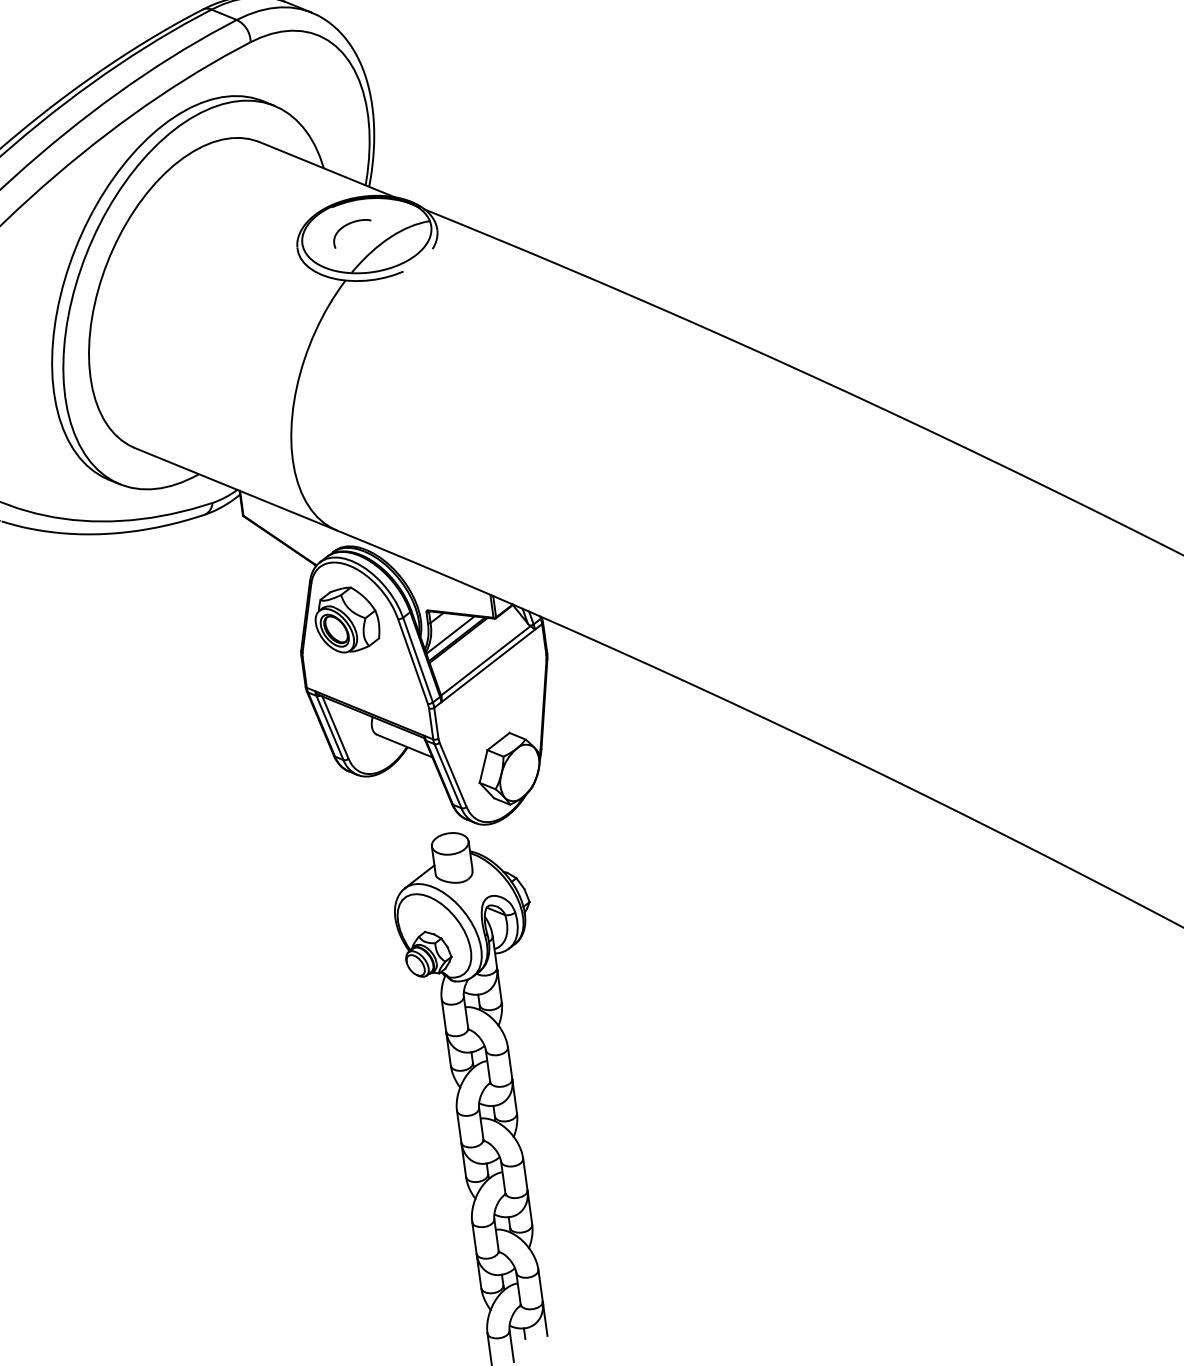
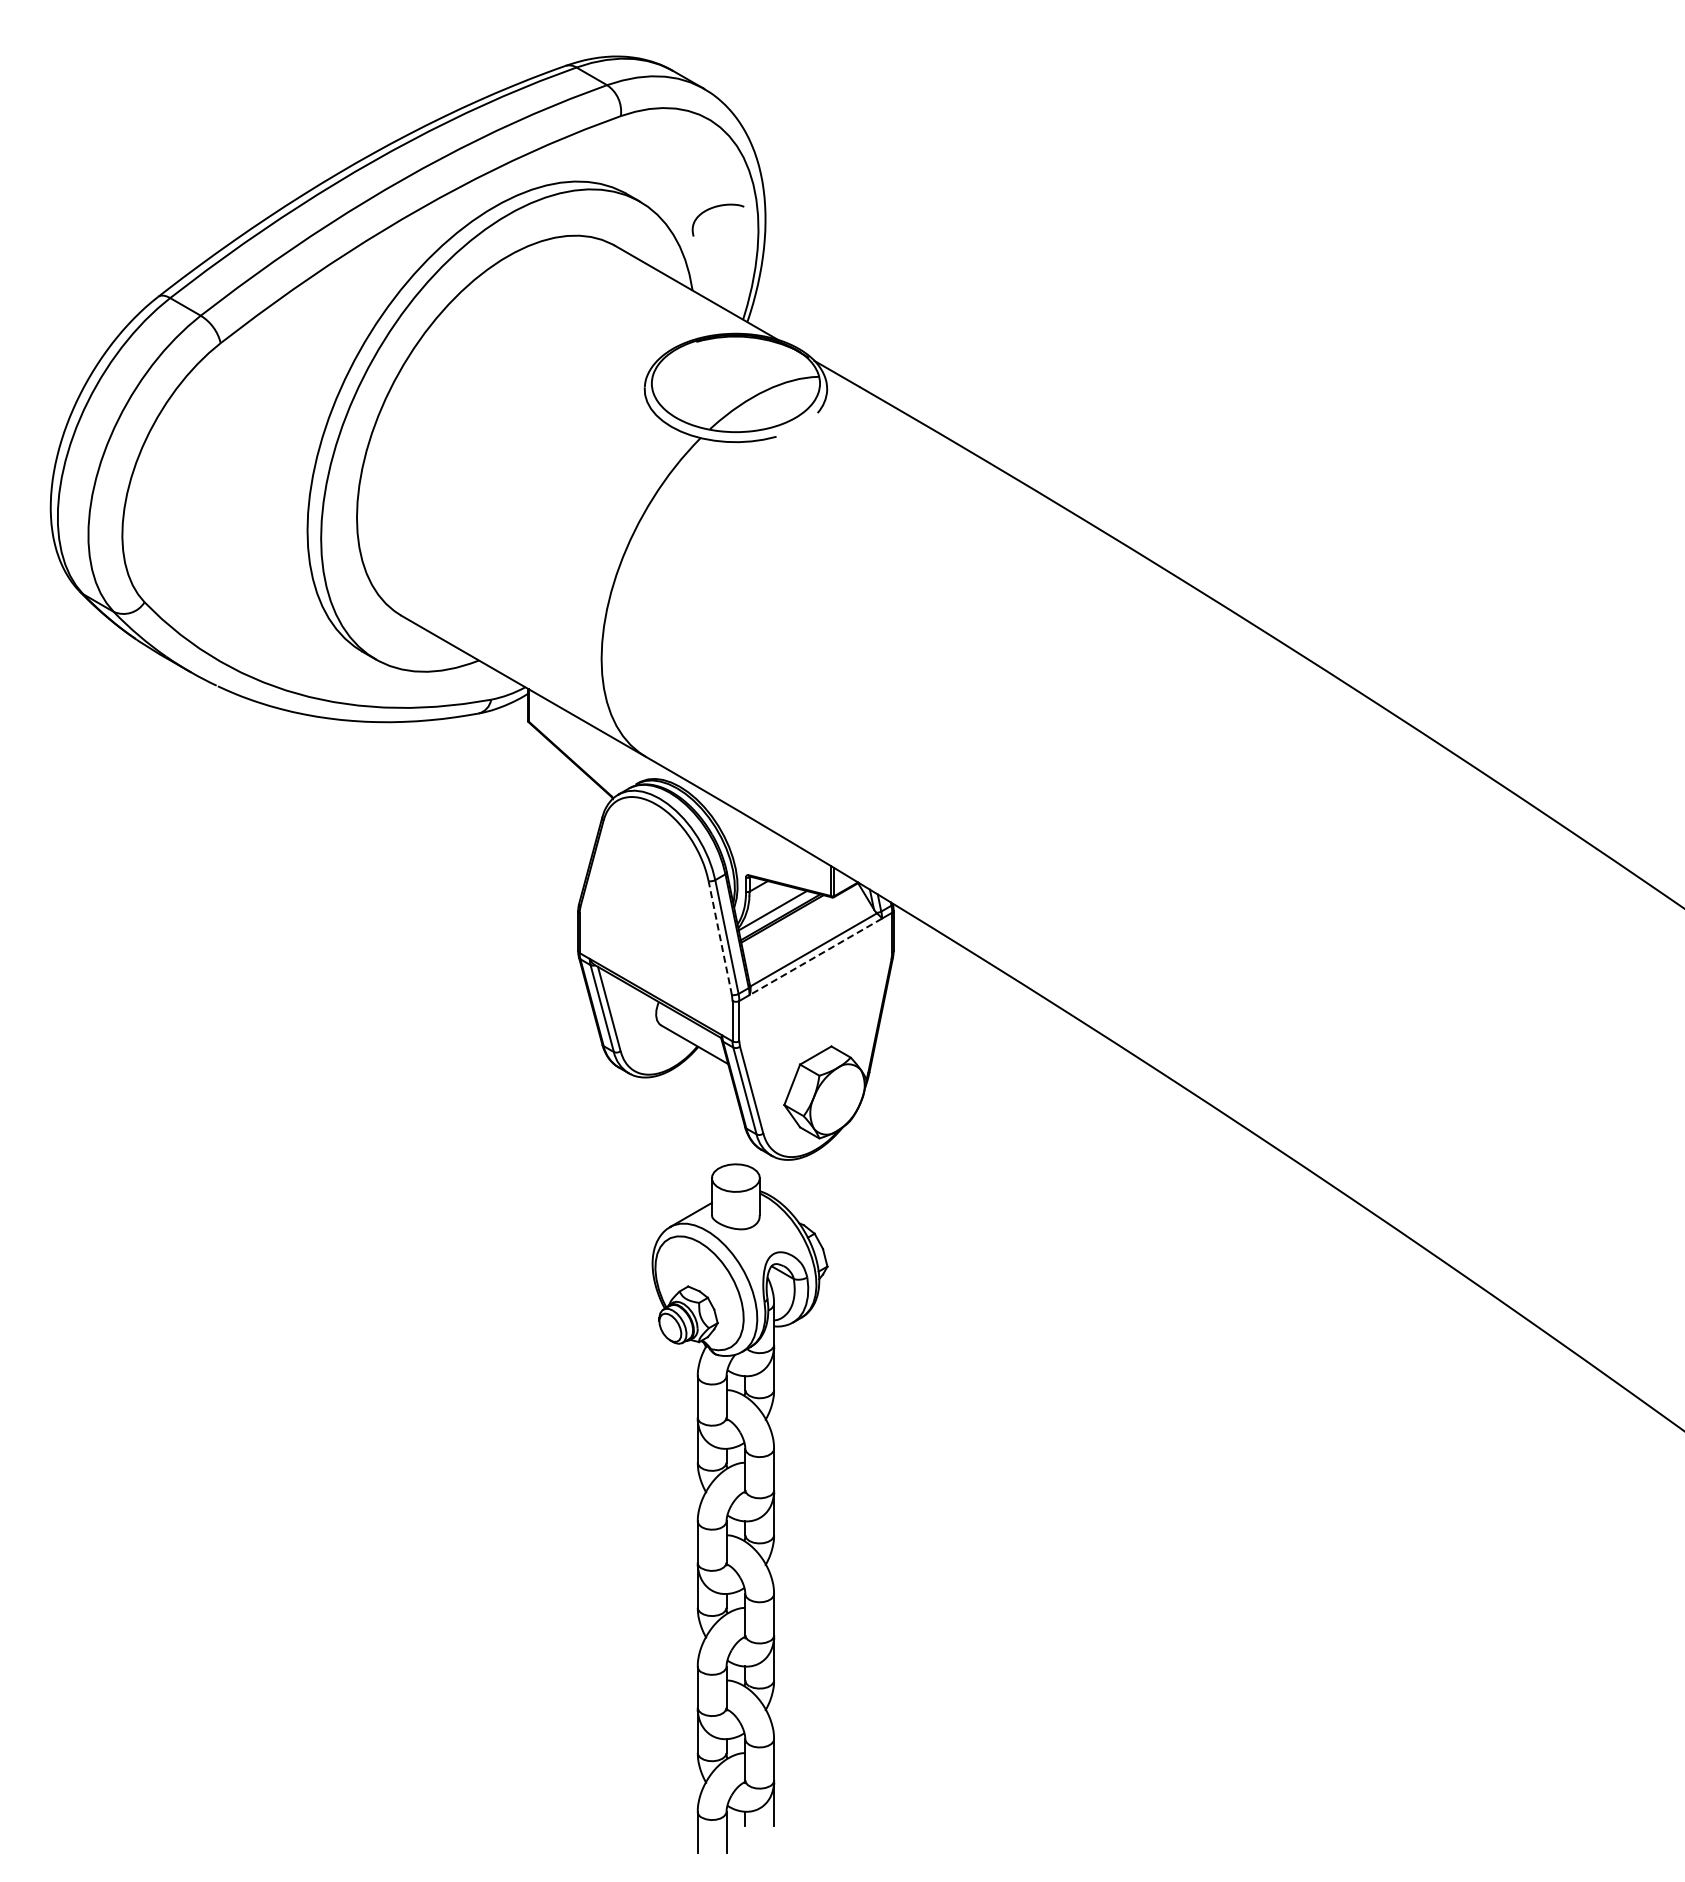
curve: (348, 224) -> (714, 208), moved
part: (346, 620) -> (642, 873), removed
line: (413, 661) -> (720, 937), solid -> dashed
line: (487, 665) -> (815, 956), solid -> dashed

